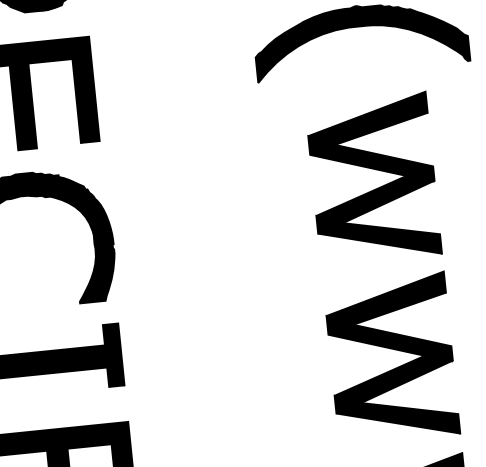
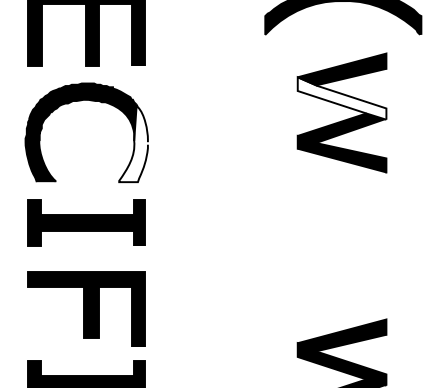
fill: (370, 159) -> (341, 98), removed
fill: (94, 248) -> (133, 143), removed
part: (392, 350) -> (343, 239), removed

